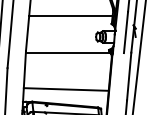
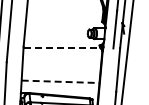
line: (70, 16) -> (64, 14), removed
line: (68, 53) -> (62, 48), solid -> dashed
line: (66, 89) -> (60, 81), solid -> dashed

